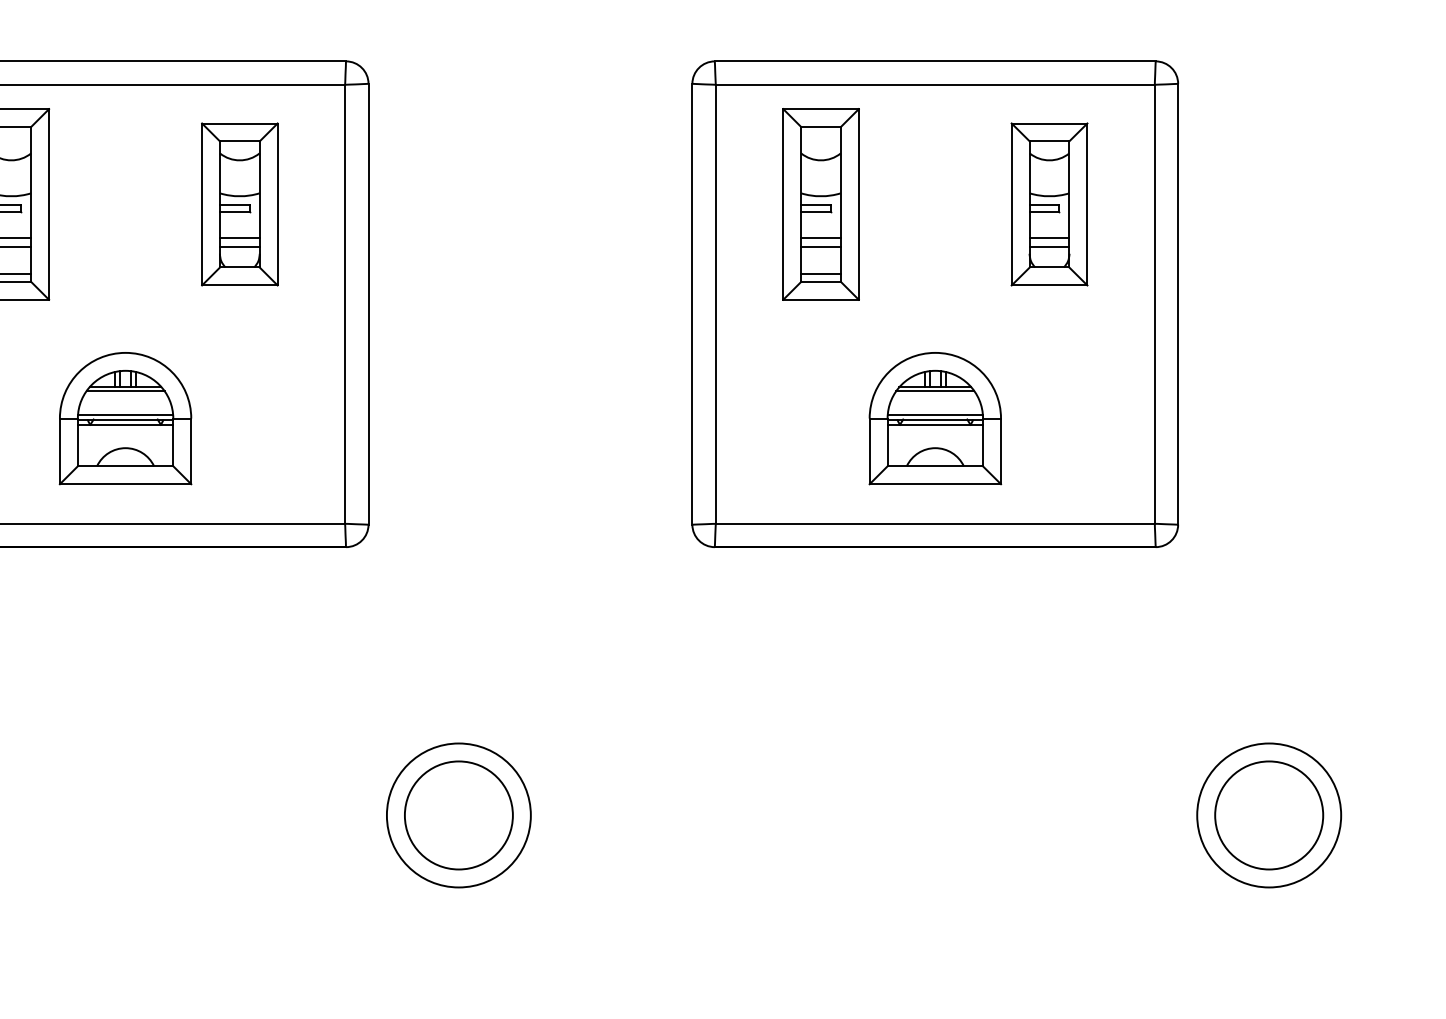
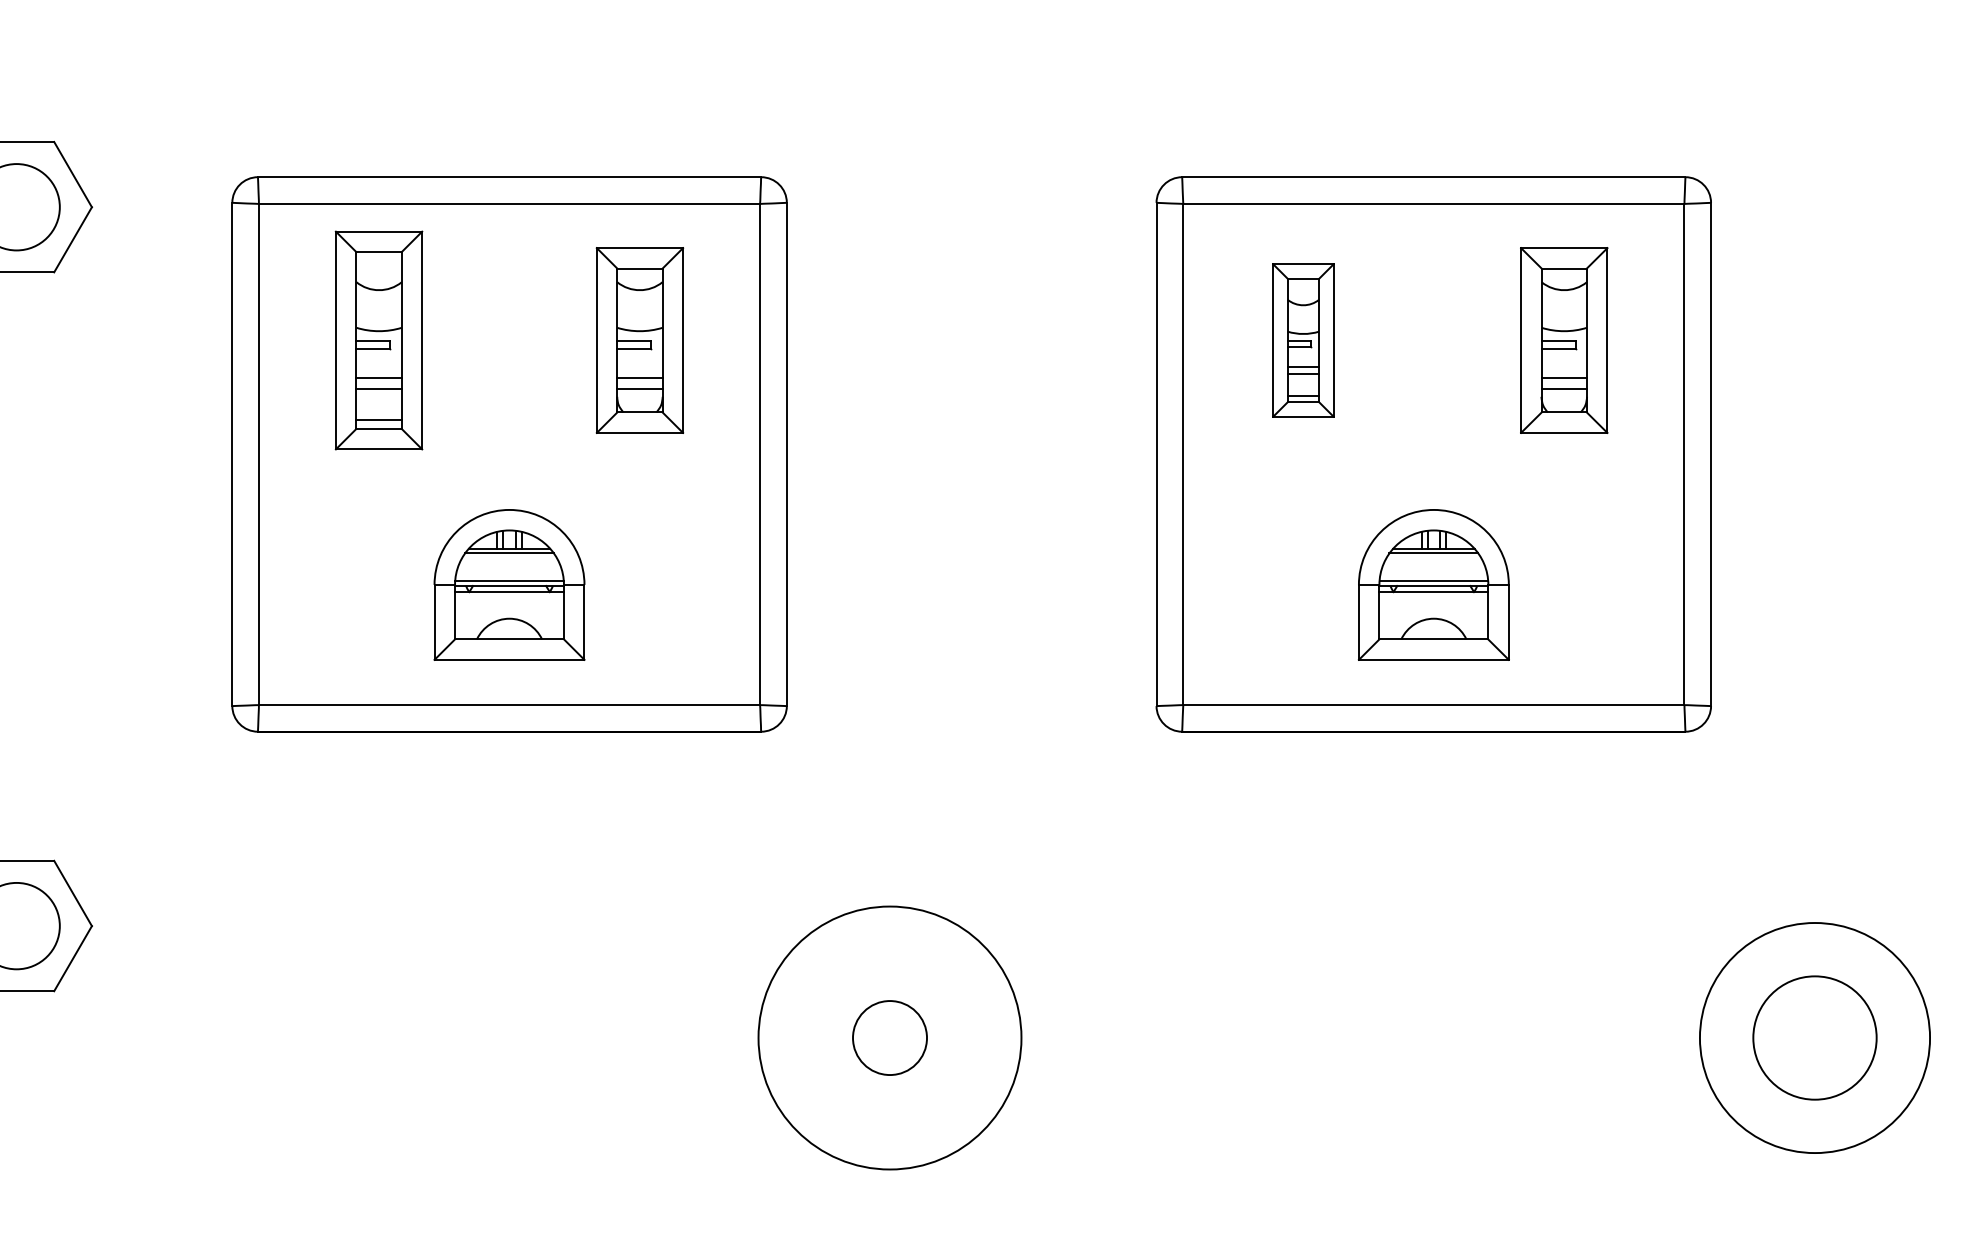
part: (821, 204) -> (1303, 340), size x0.7
circle: (458, 815) -> (889, 1037), size x0.6
circle: (458, 815) -> (889, 1037), size x1.6
circle: (1268, 815) -> (1814, 1037), size x1.4

